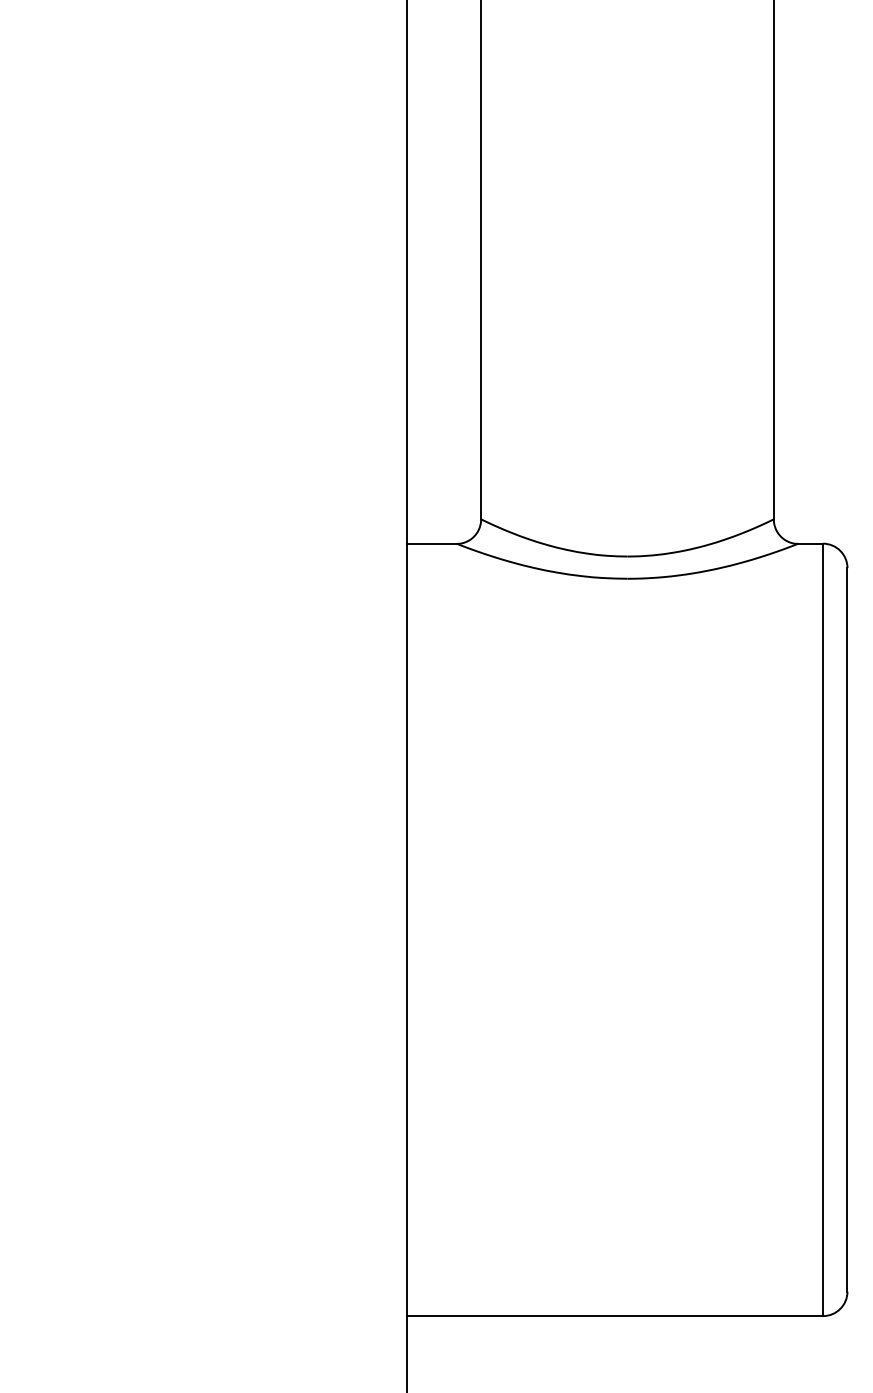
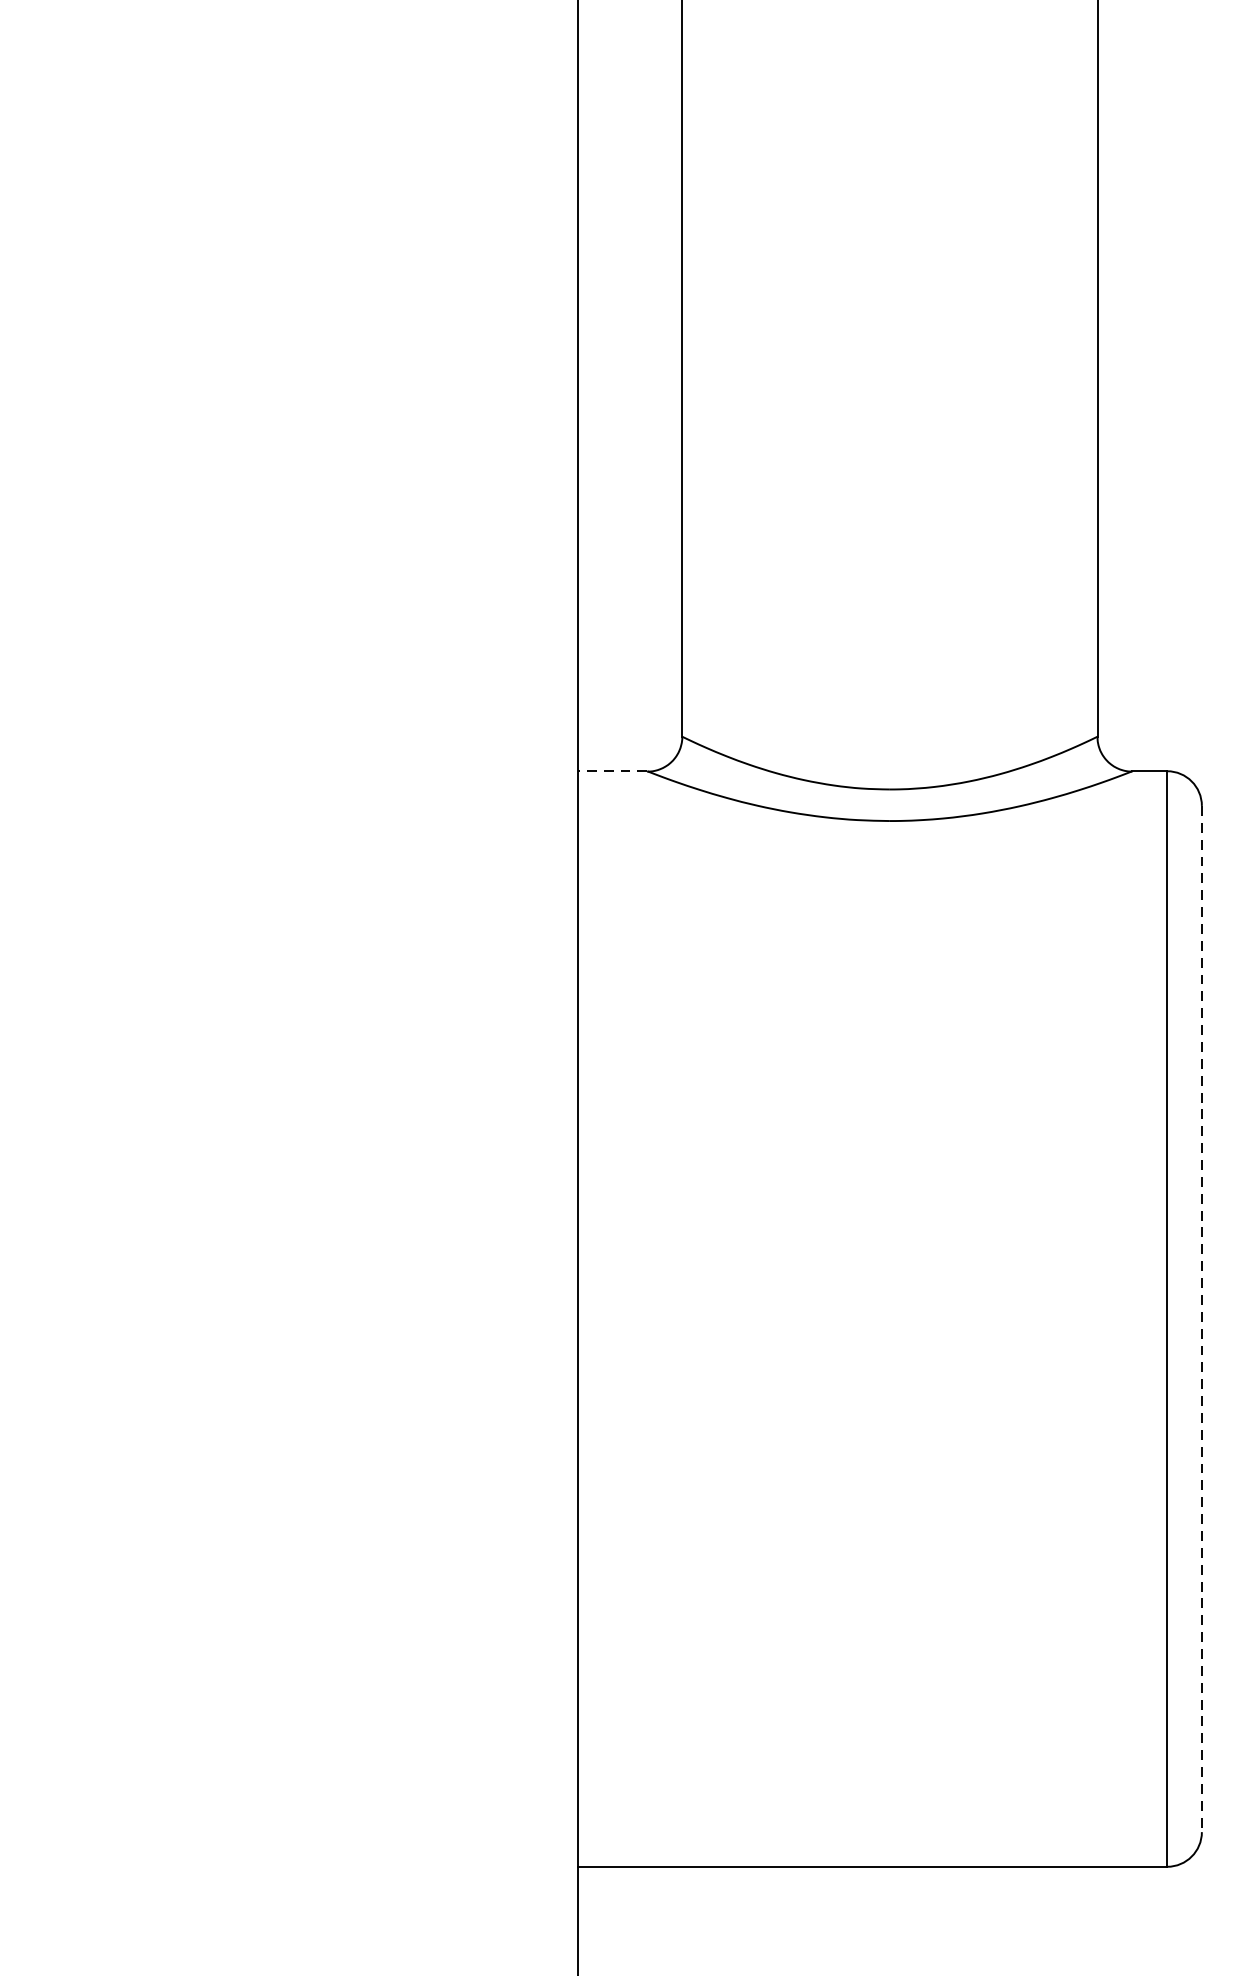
line: (431, 543) -> (611, 771), solid -> dashed
line: (847, 929) -> (1201, 1318), solid -> dashed

